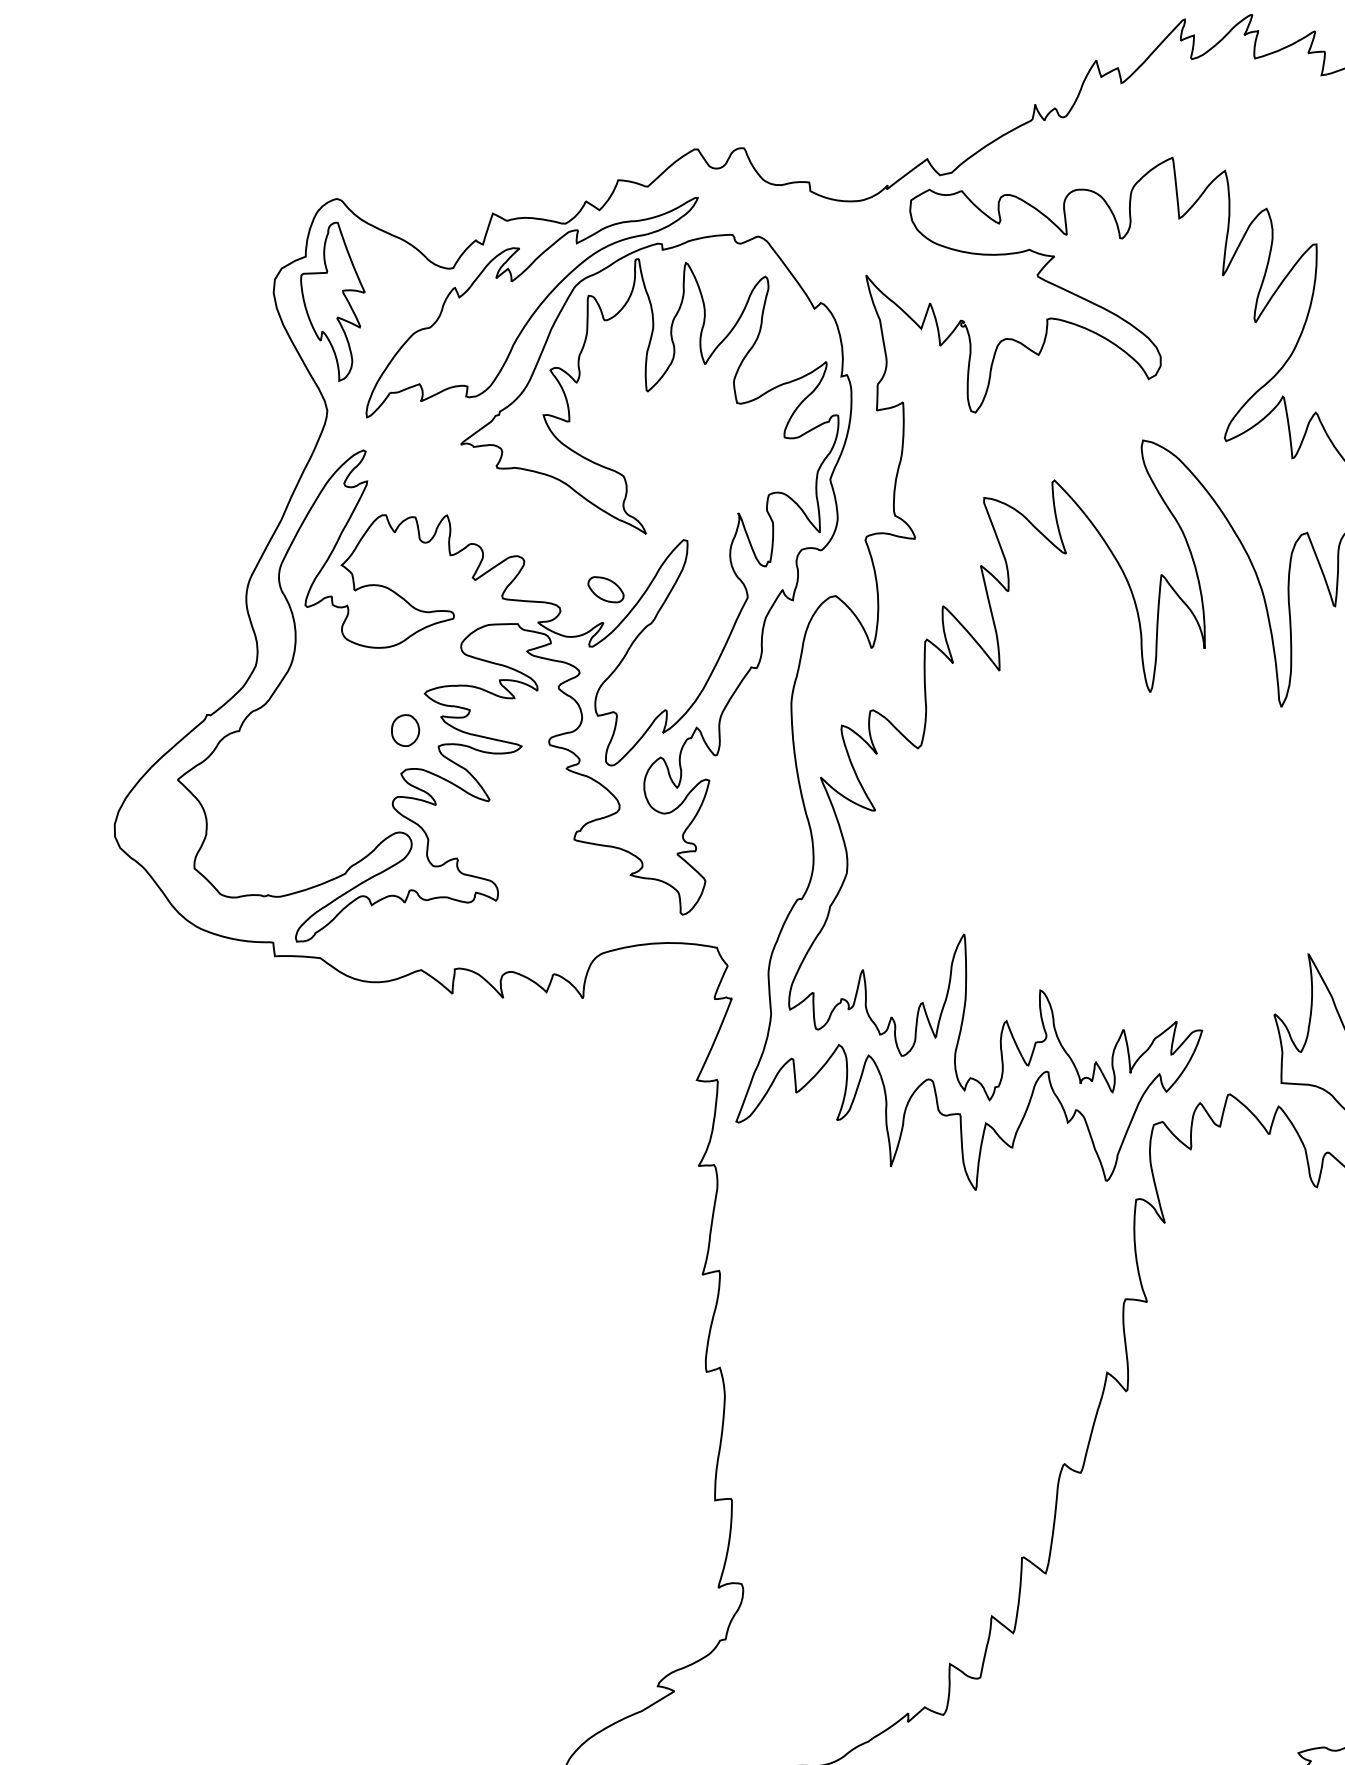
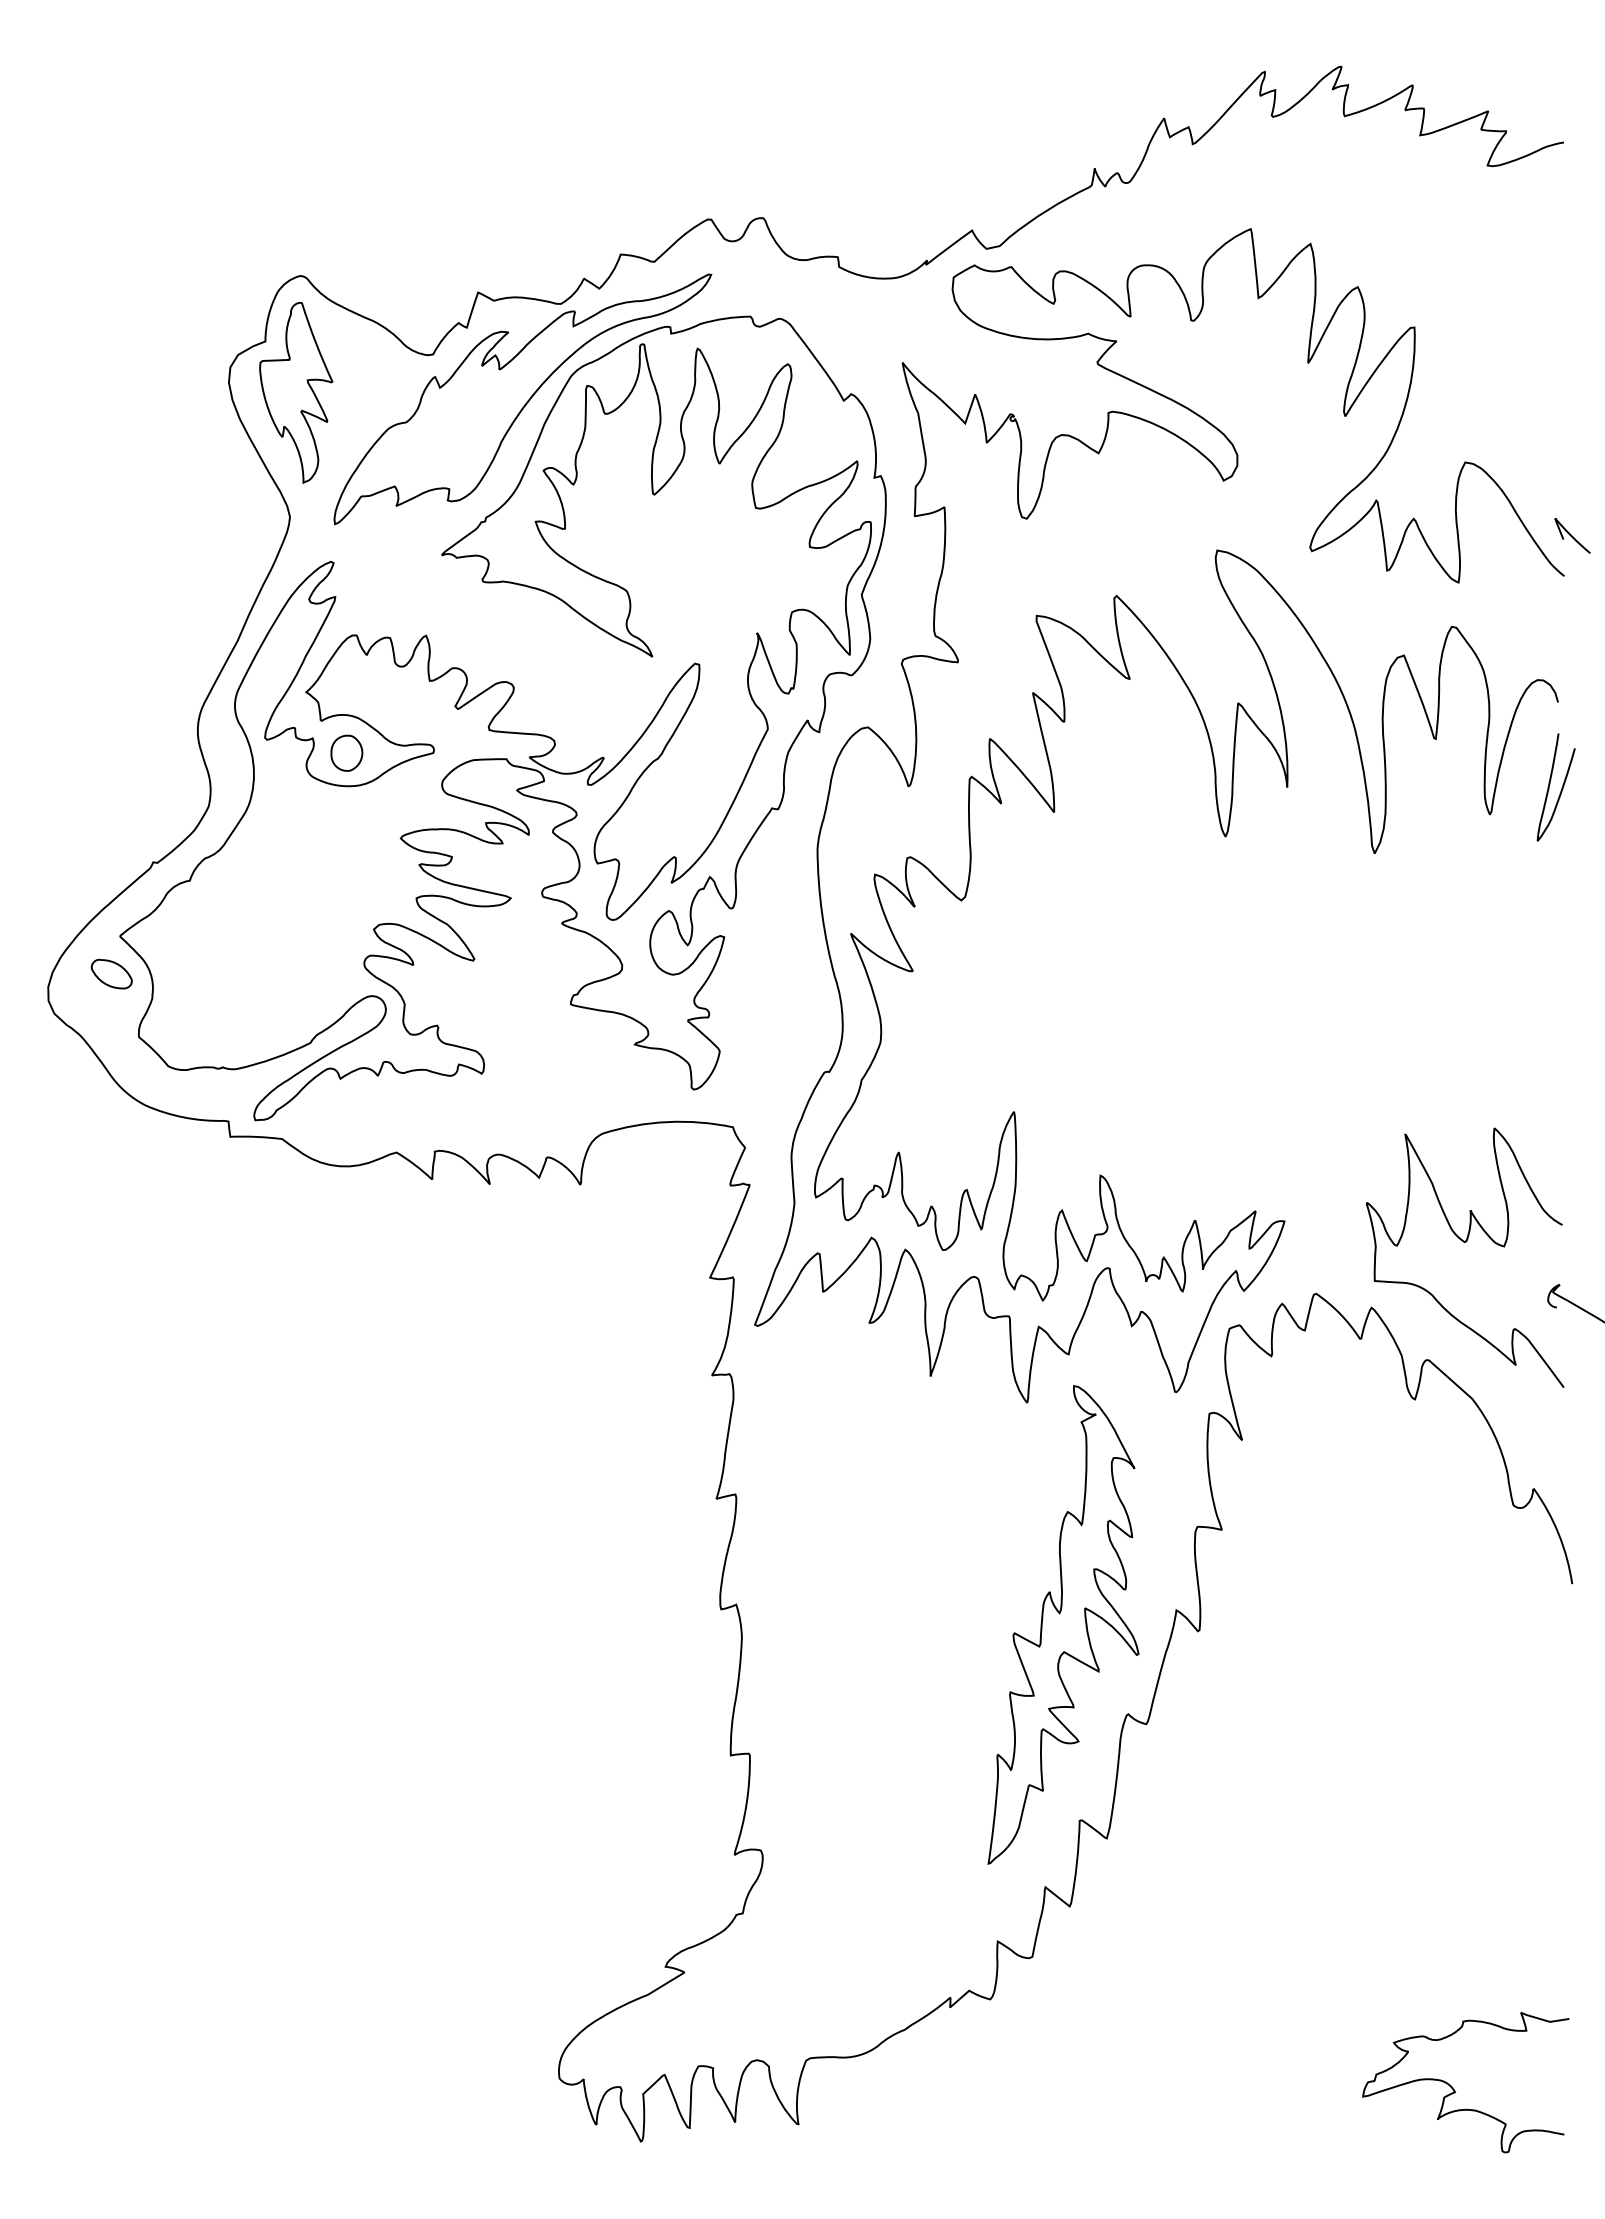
part: (605, 589) -> (111, 973), moved
part: (405, 729) -> (346, 752), moved
part: (1007, 1385) -> (1063, 1624), added

